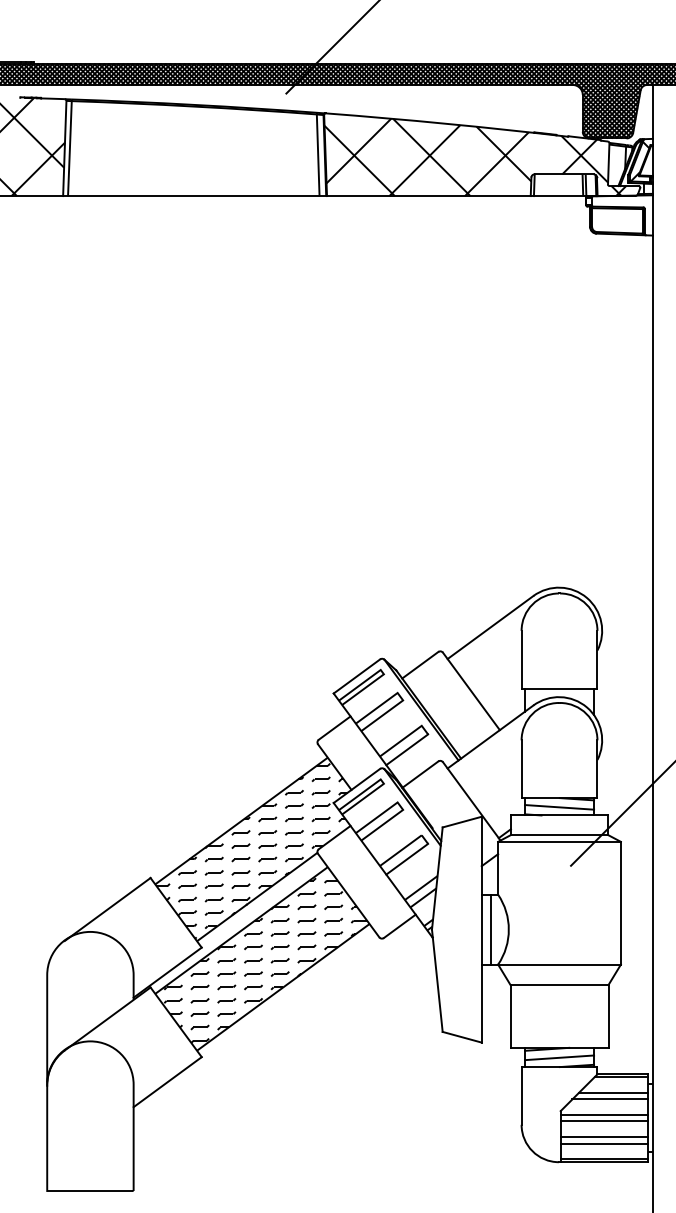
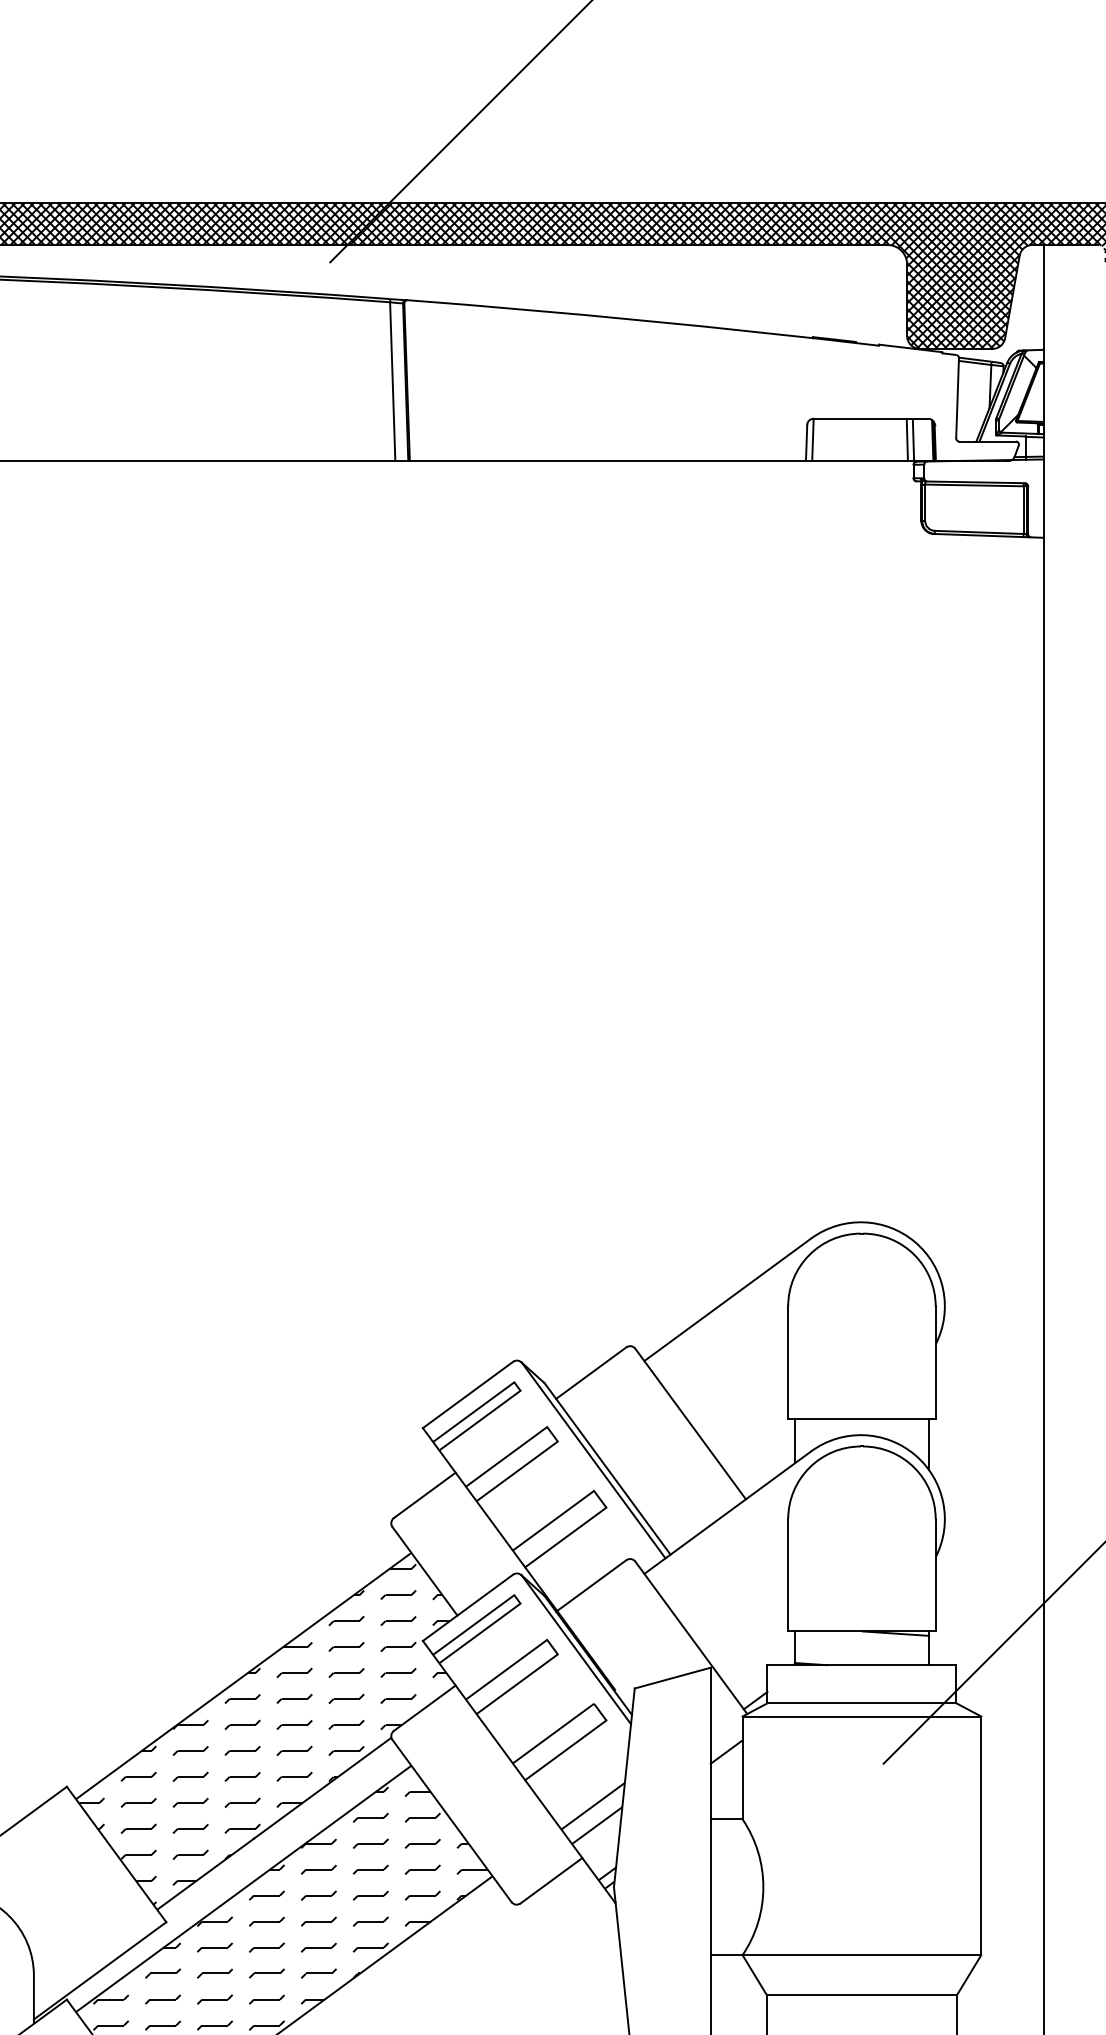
hatch: (475, 157) -> (698, 385), removed
line: (559, 807) -> (861, 1649), removed
line: (490, 929) -> (727, 1886), removed

